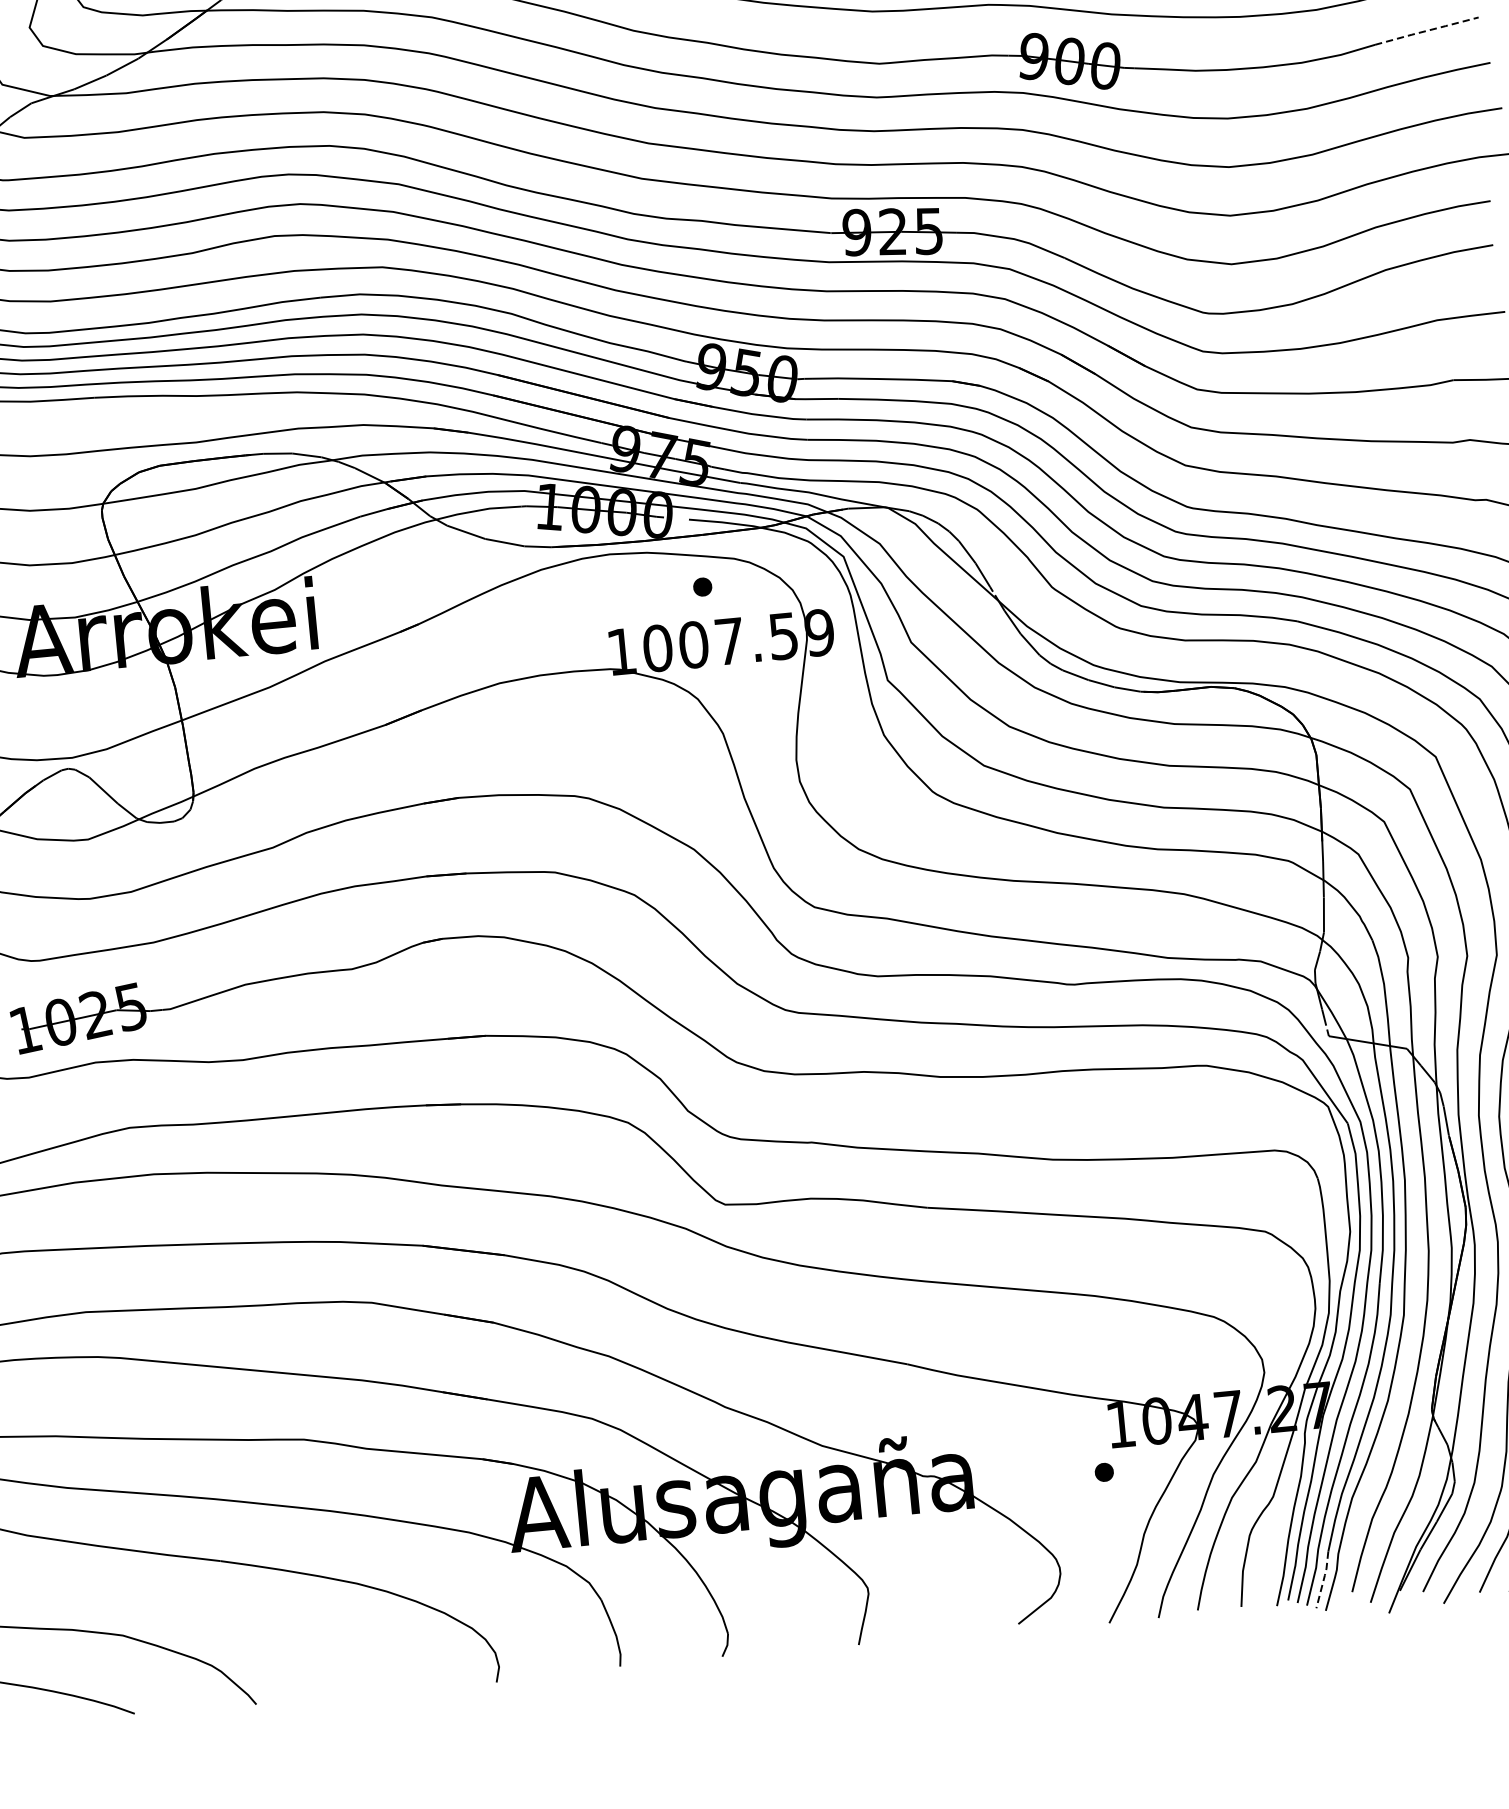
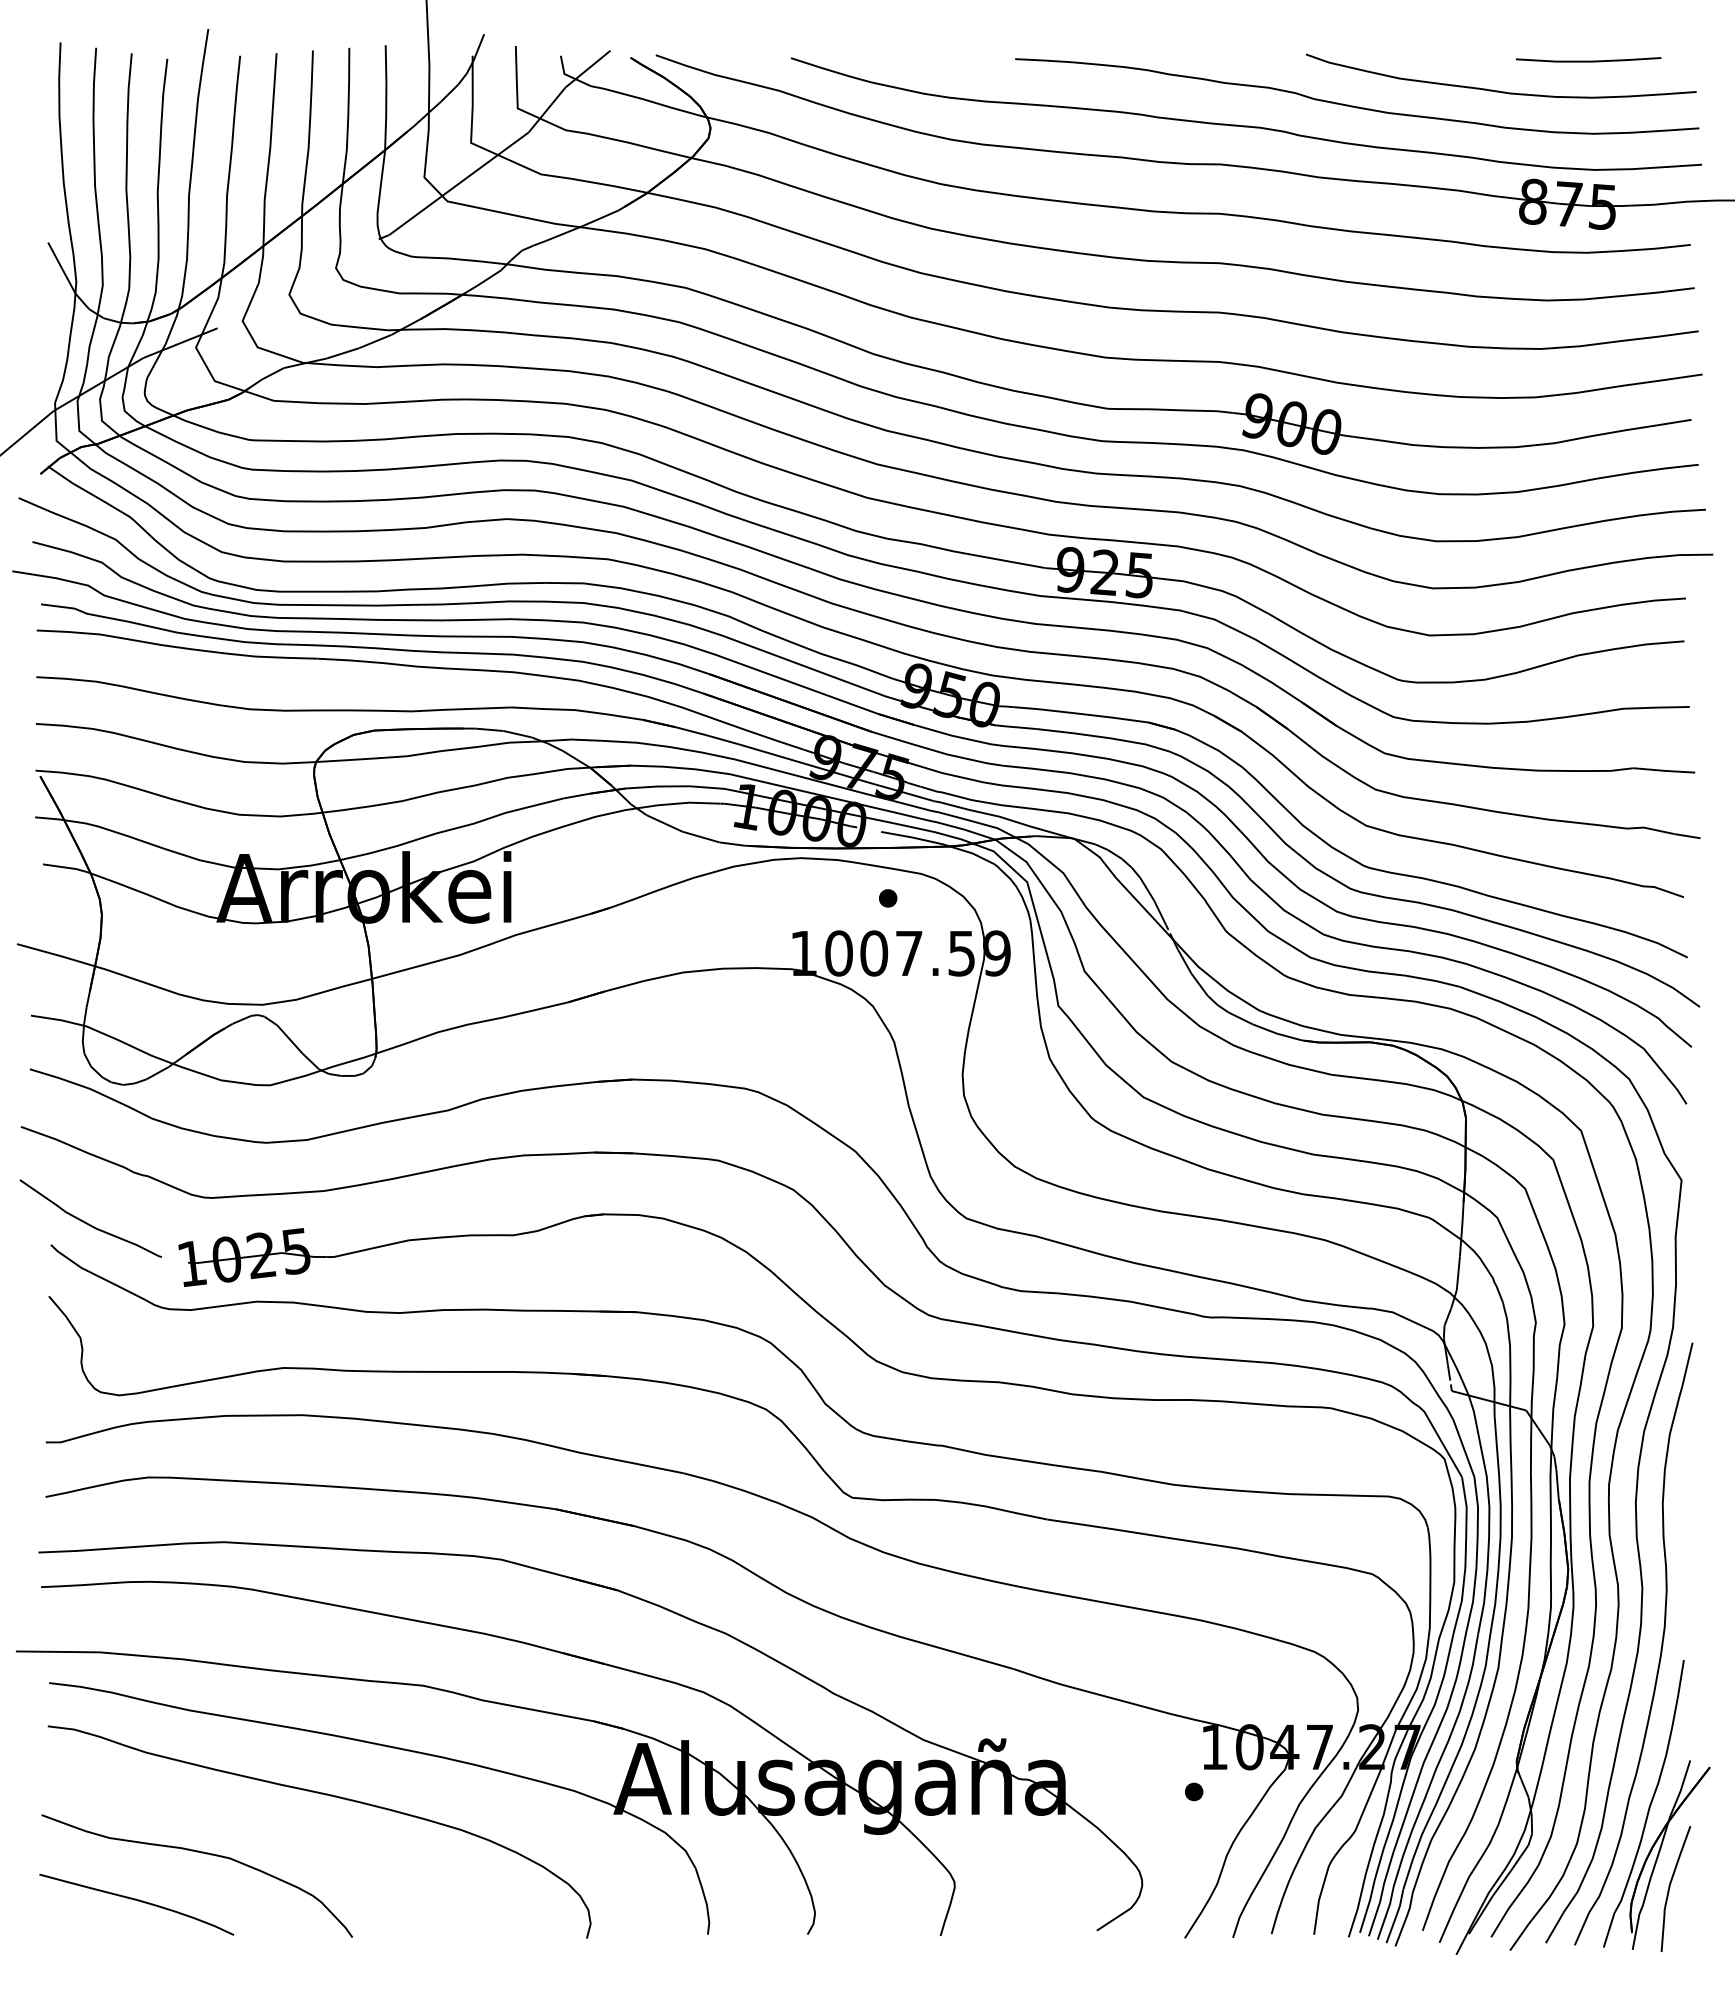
line: (1427, 30) -> (1640, 427), dashed -> solid
line: (1323, 1579) -> (1396, 1915), dashed -> solid

